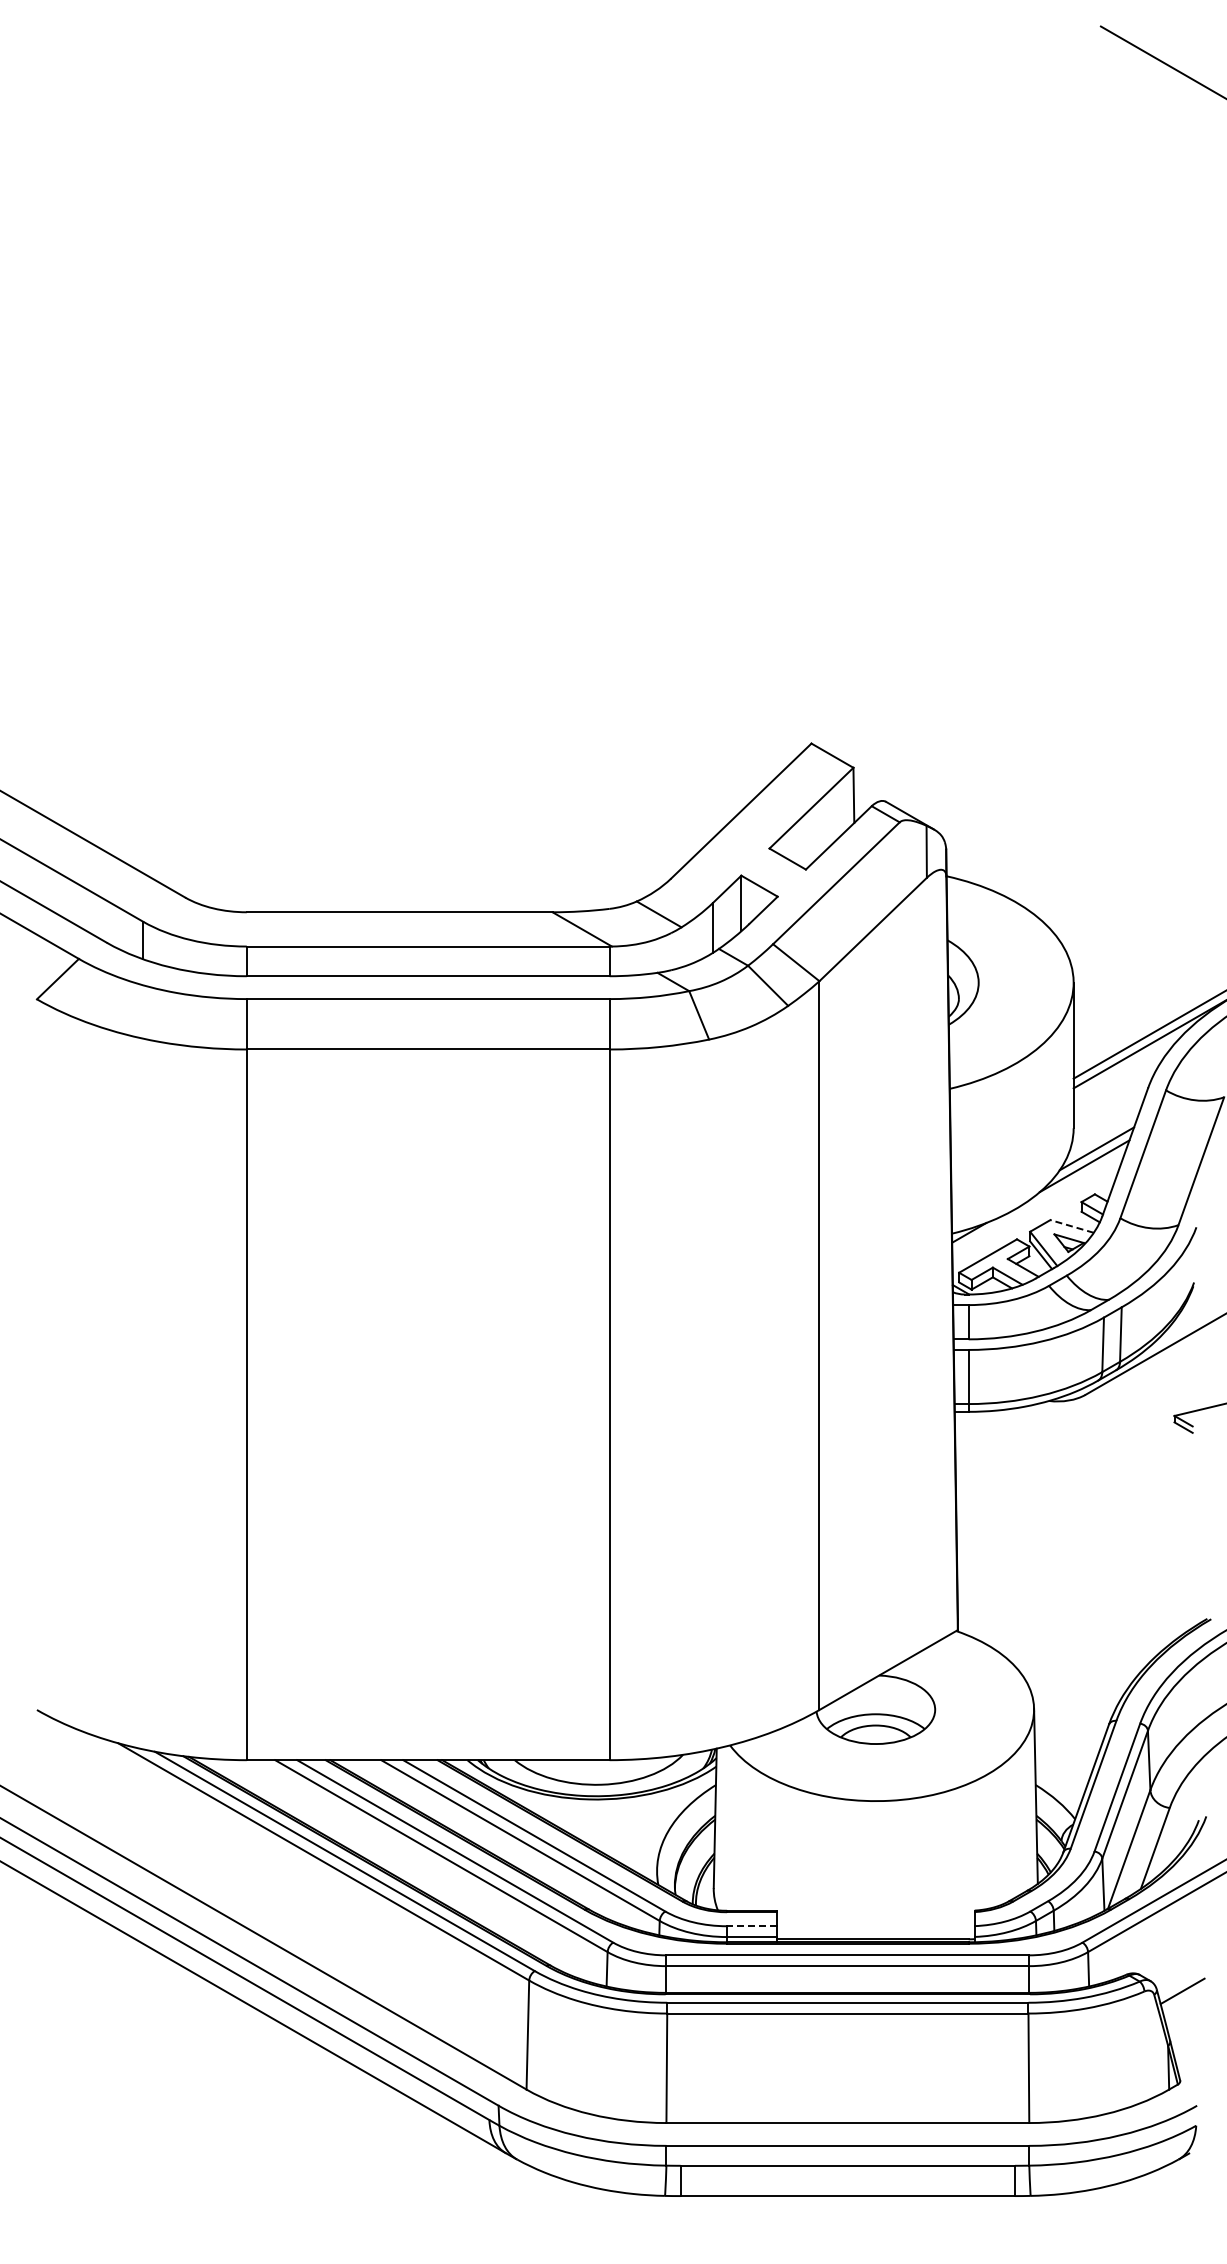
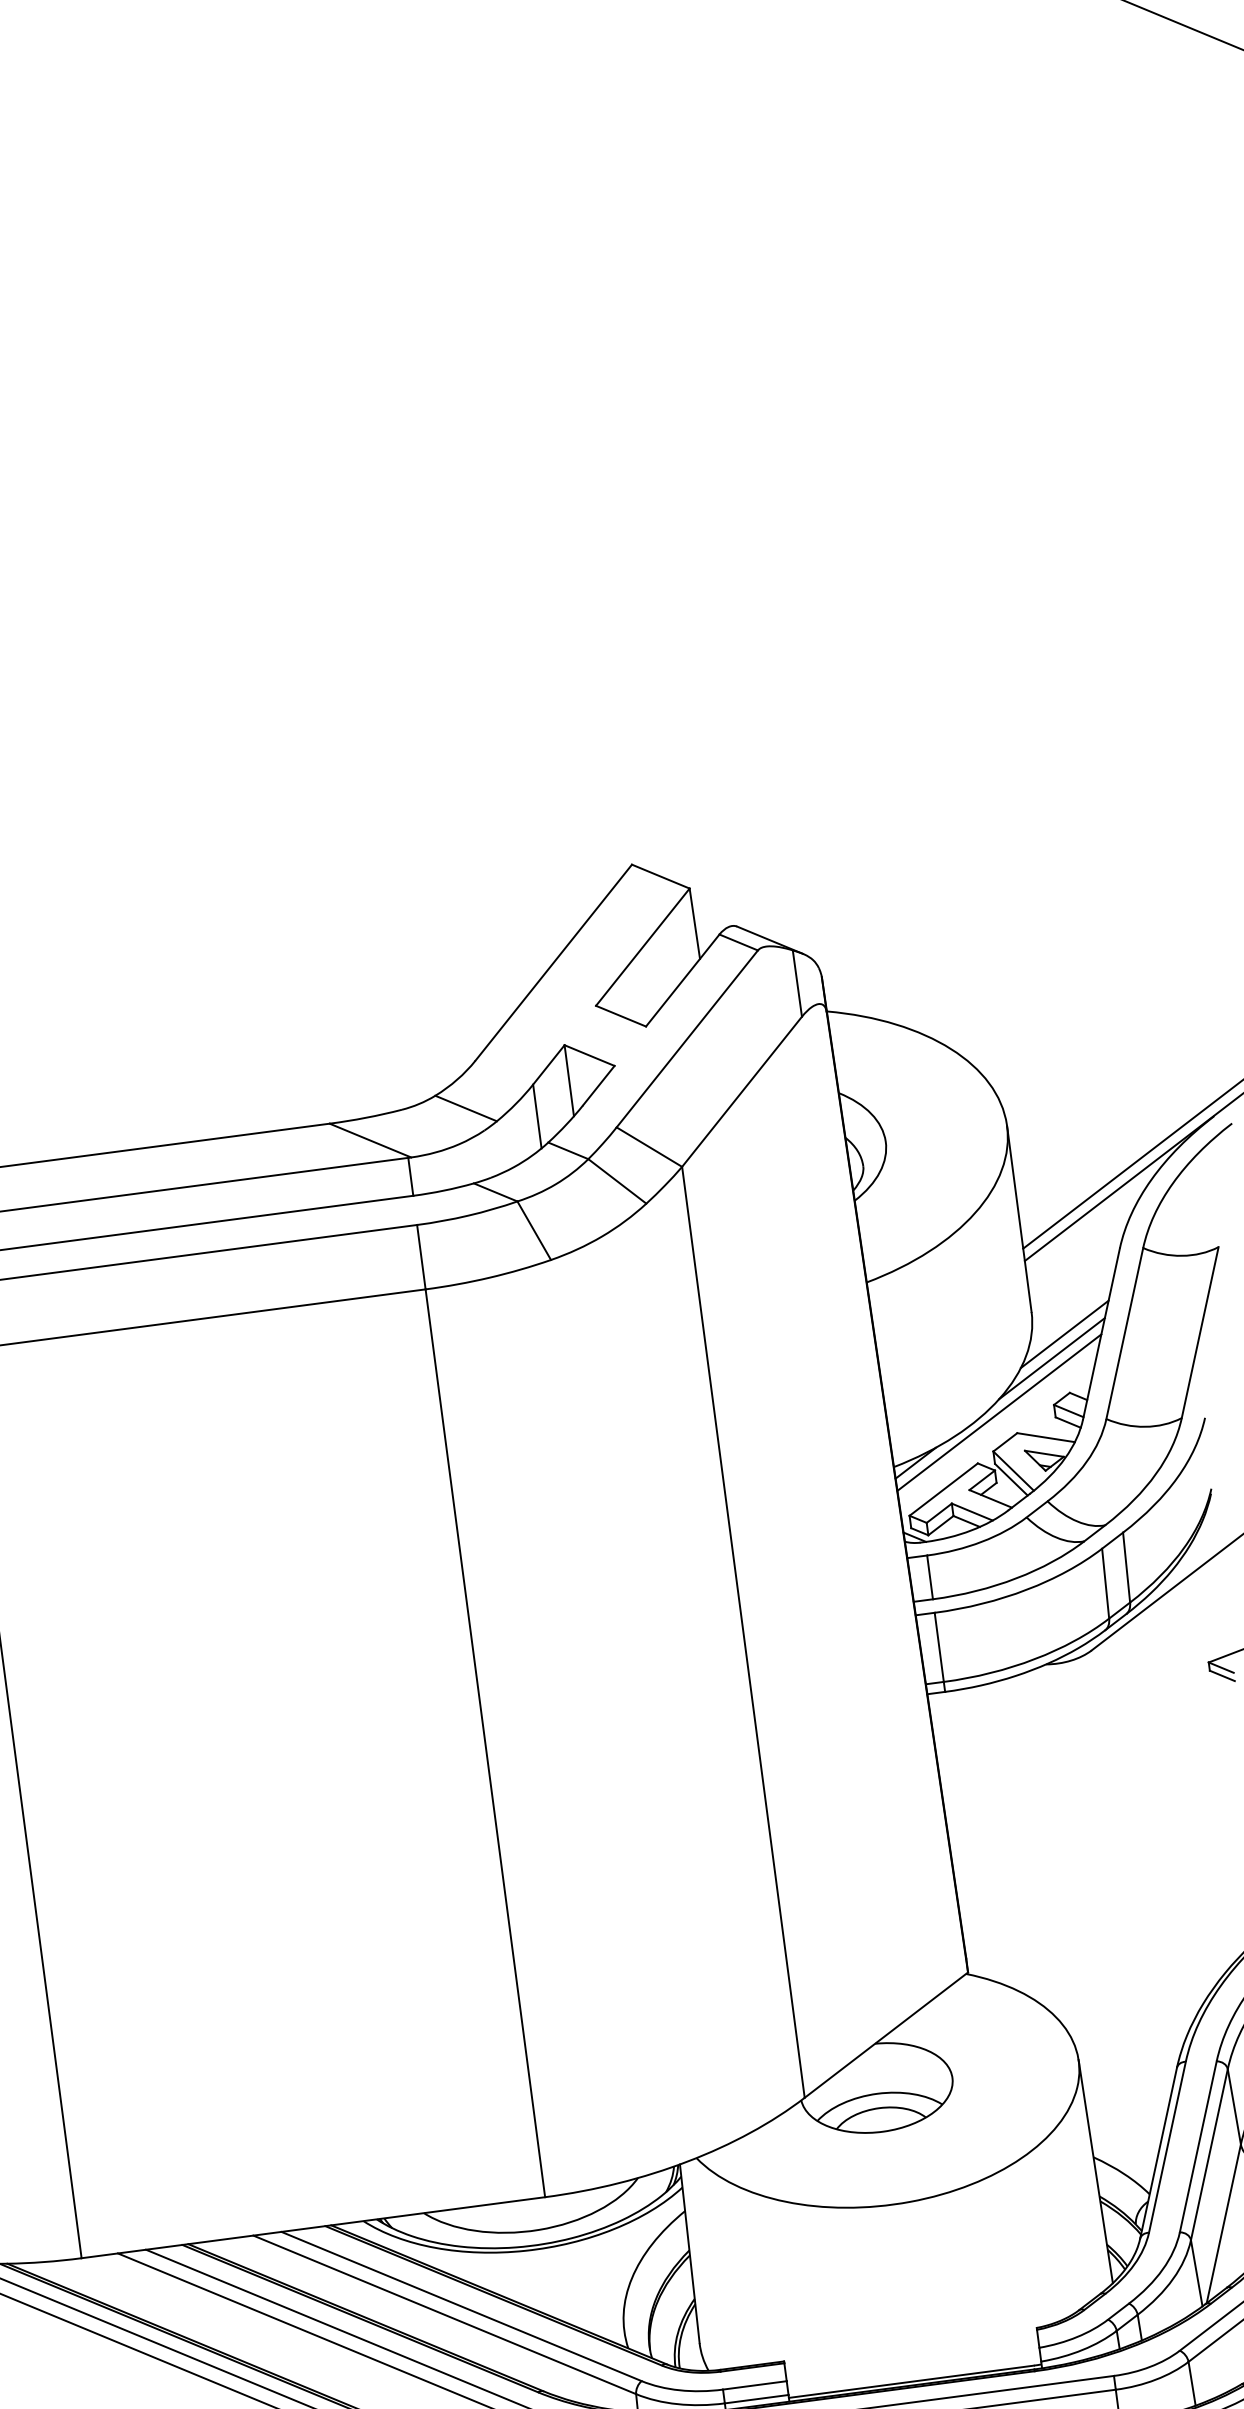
line: (1038, 1202) -> (999, 1412), added
line: (1072, 1226) -> (1046, 1437), dashed -> solid
line: (752, 1926) -> (755, 2385), dashed -> solid

